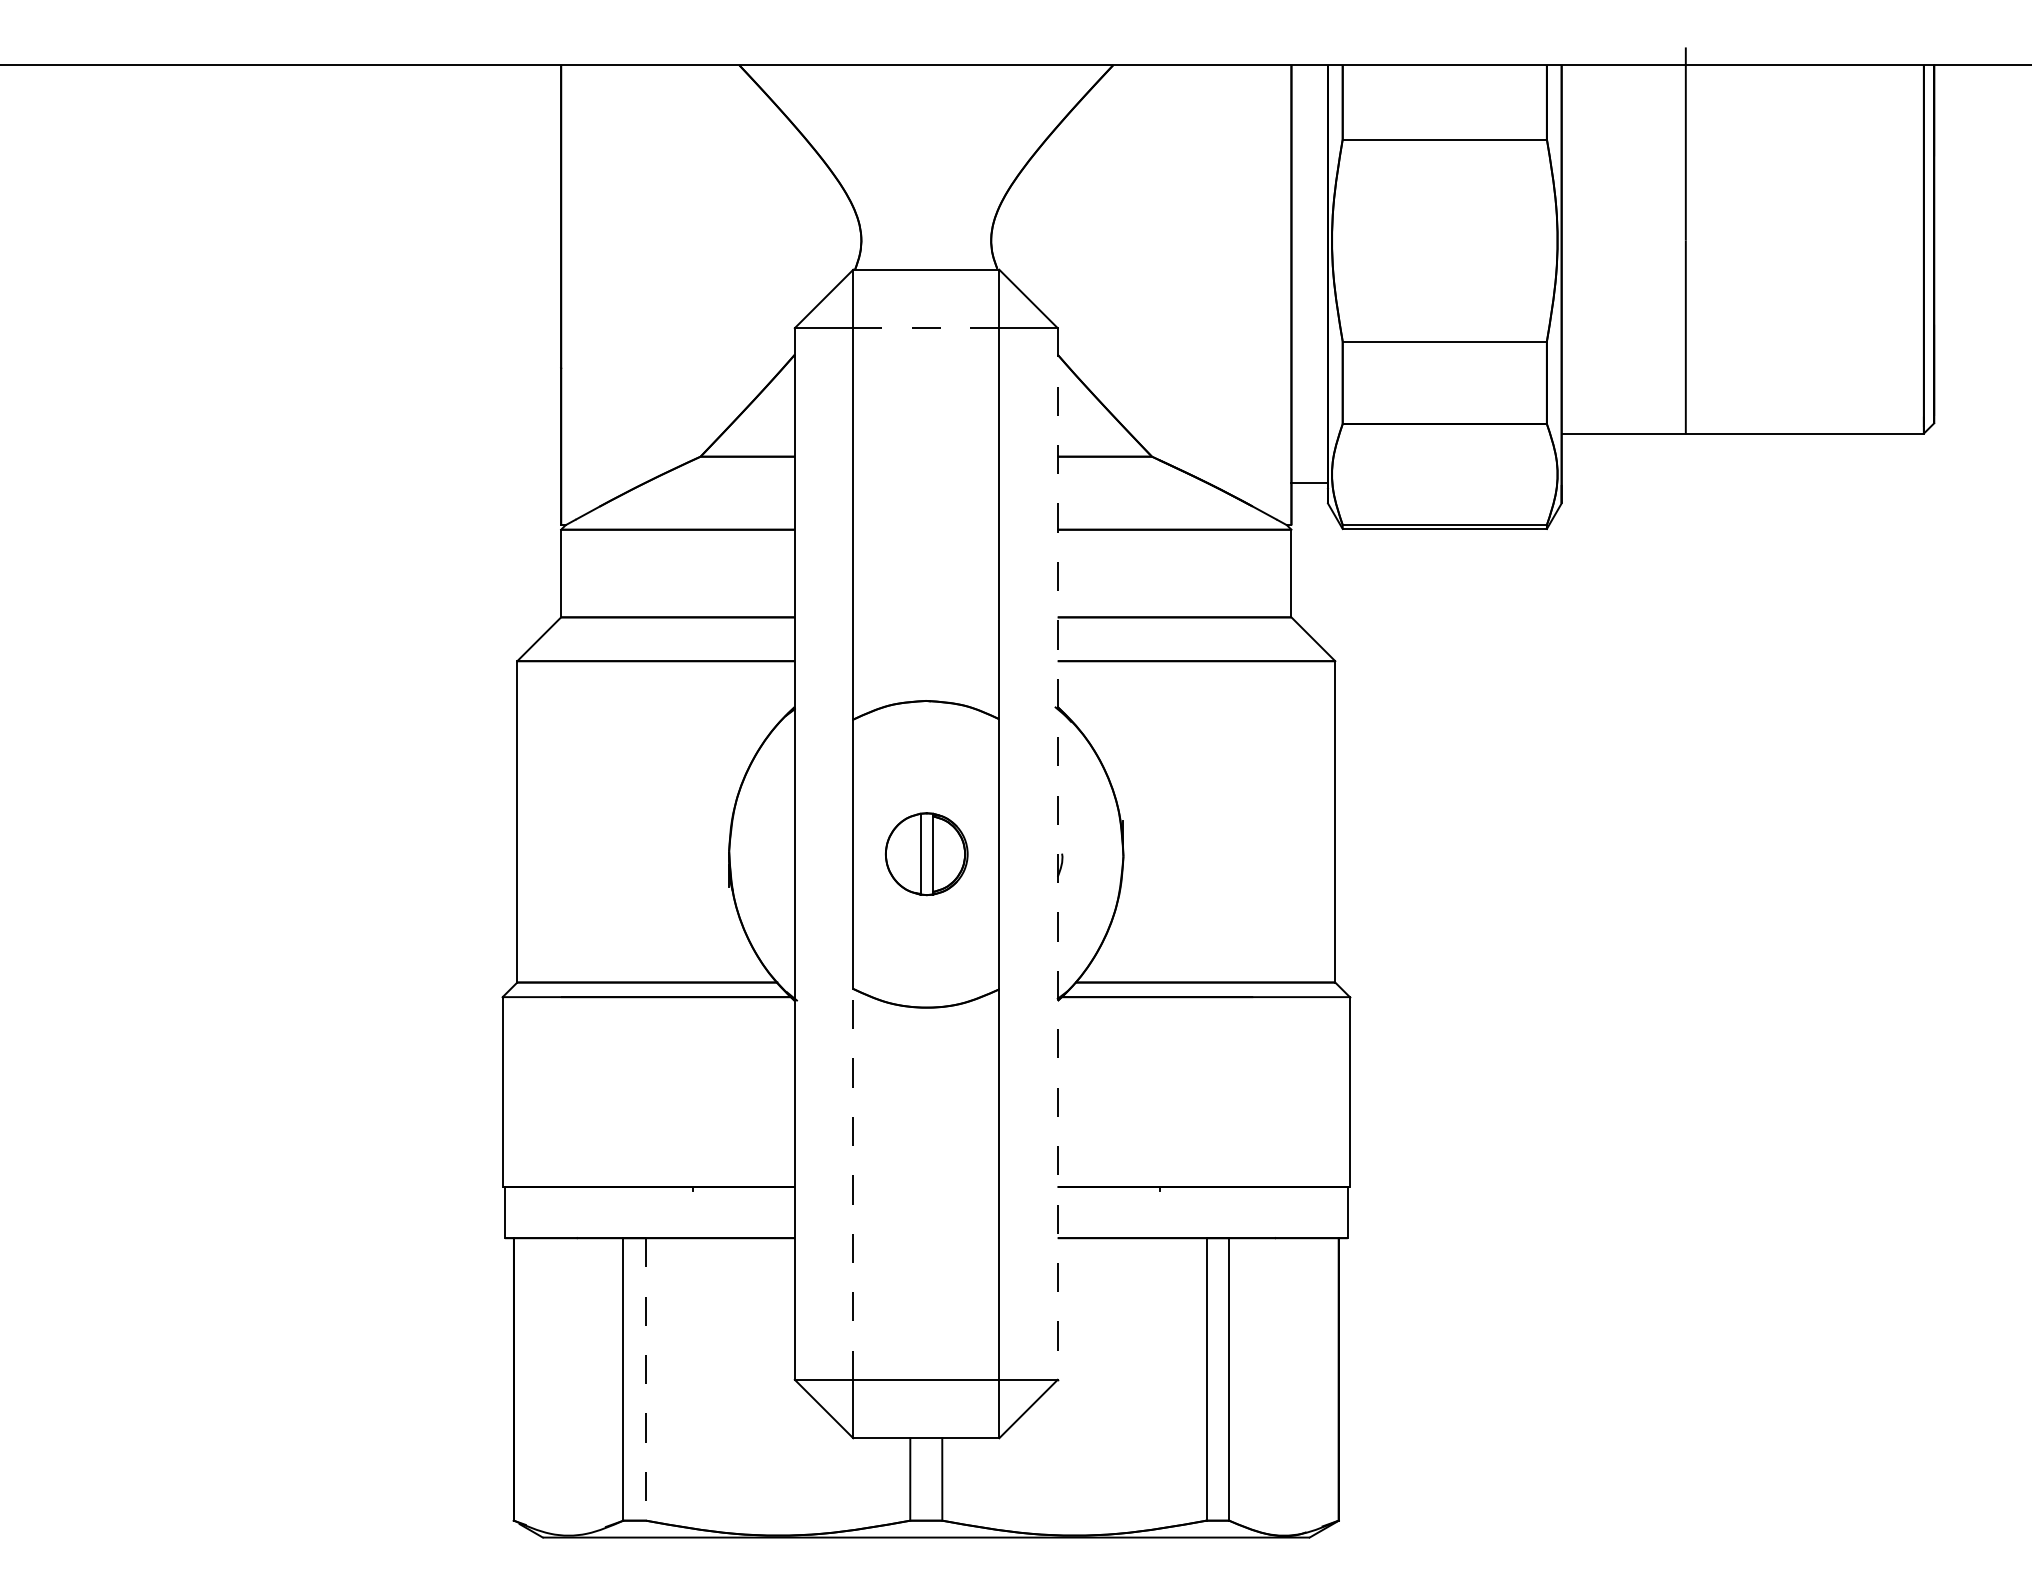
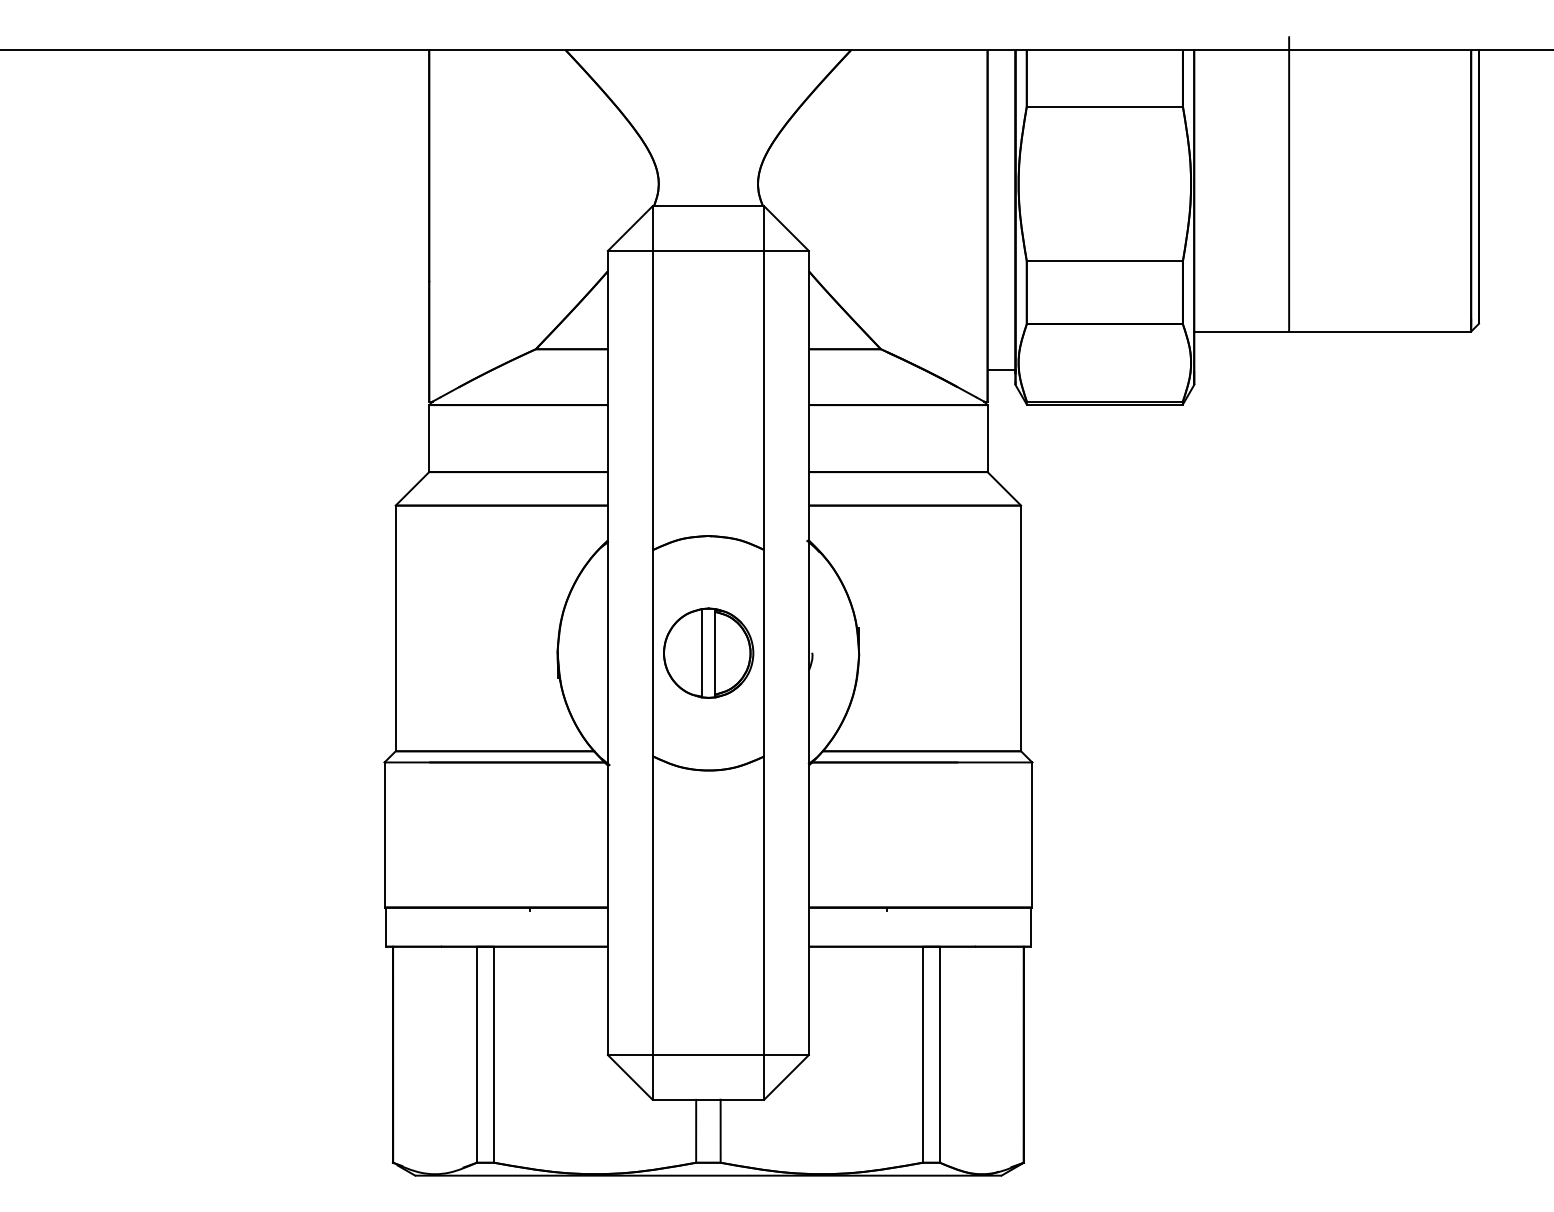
line: (926, 327) -> (708, 250), dashed -> solid
part: (926, 853) -> (708, 652), size x1.43
line: (1057, 854) -> (808, 653), dashed -> solid
line: (853, 1184) -> (652, 905), dashed -> solid
line: (646, 1380) -> (494, 1055), dashed -> solid

